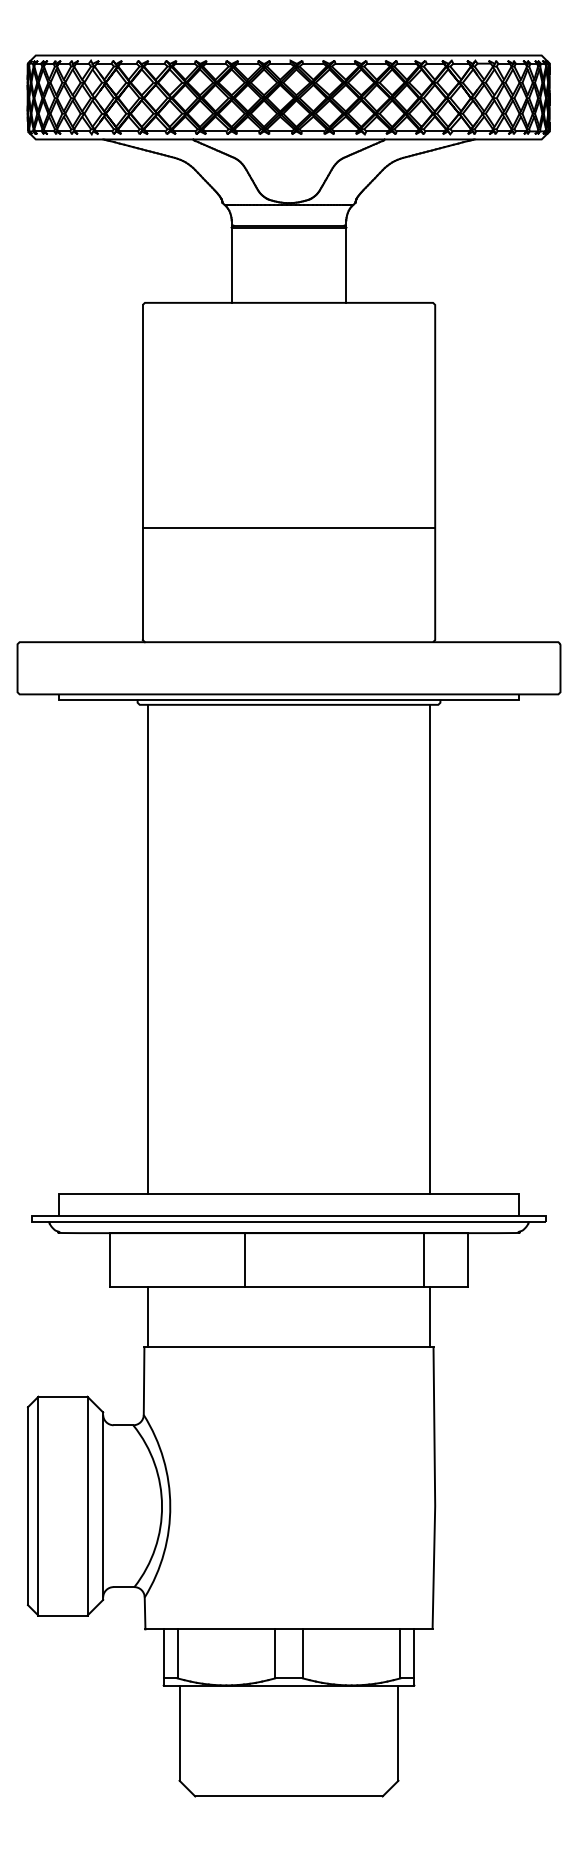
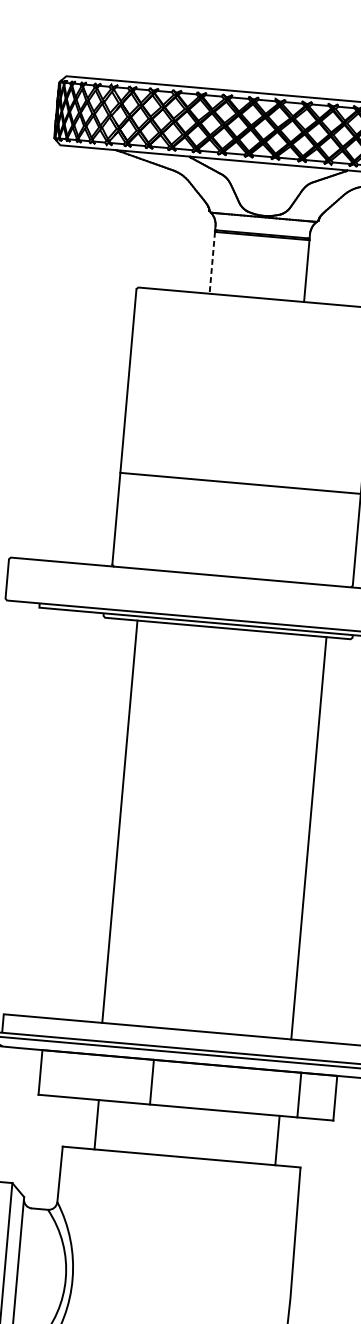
line: (231, 265) -> (212, 263), solid -> dashed
line: (148, 948) -> (120, 821), moved
line: (429, 948) -> (308, 837), moved
line: (148, 1317) -> (97, 1124), moved
line: (429, 1317) -> (277, 1140), moved

